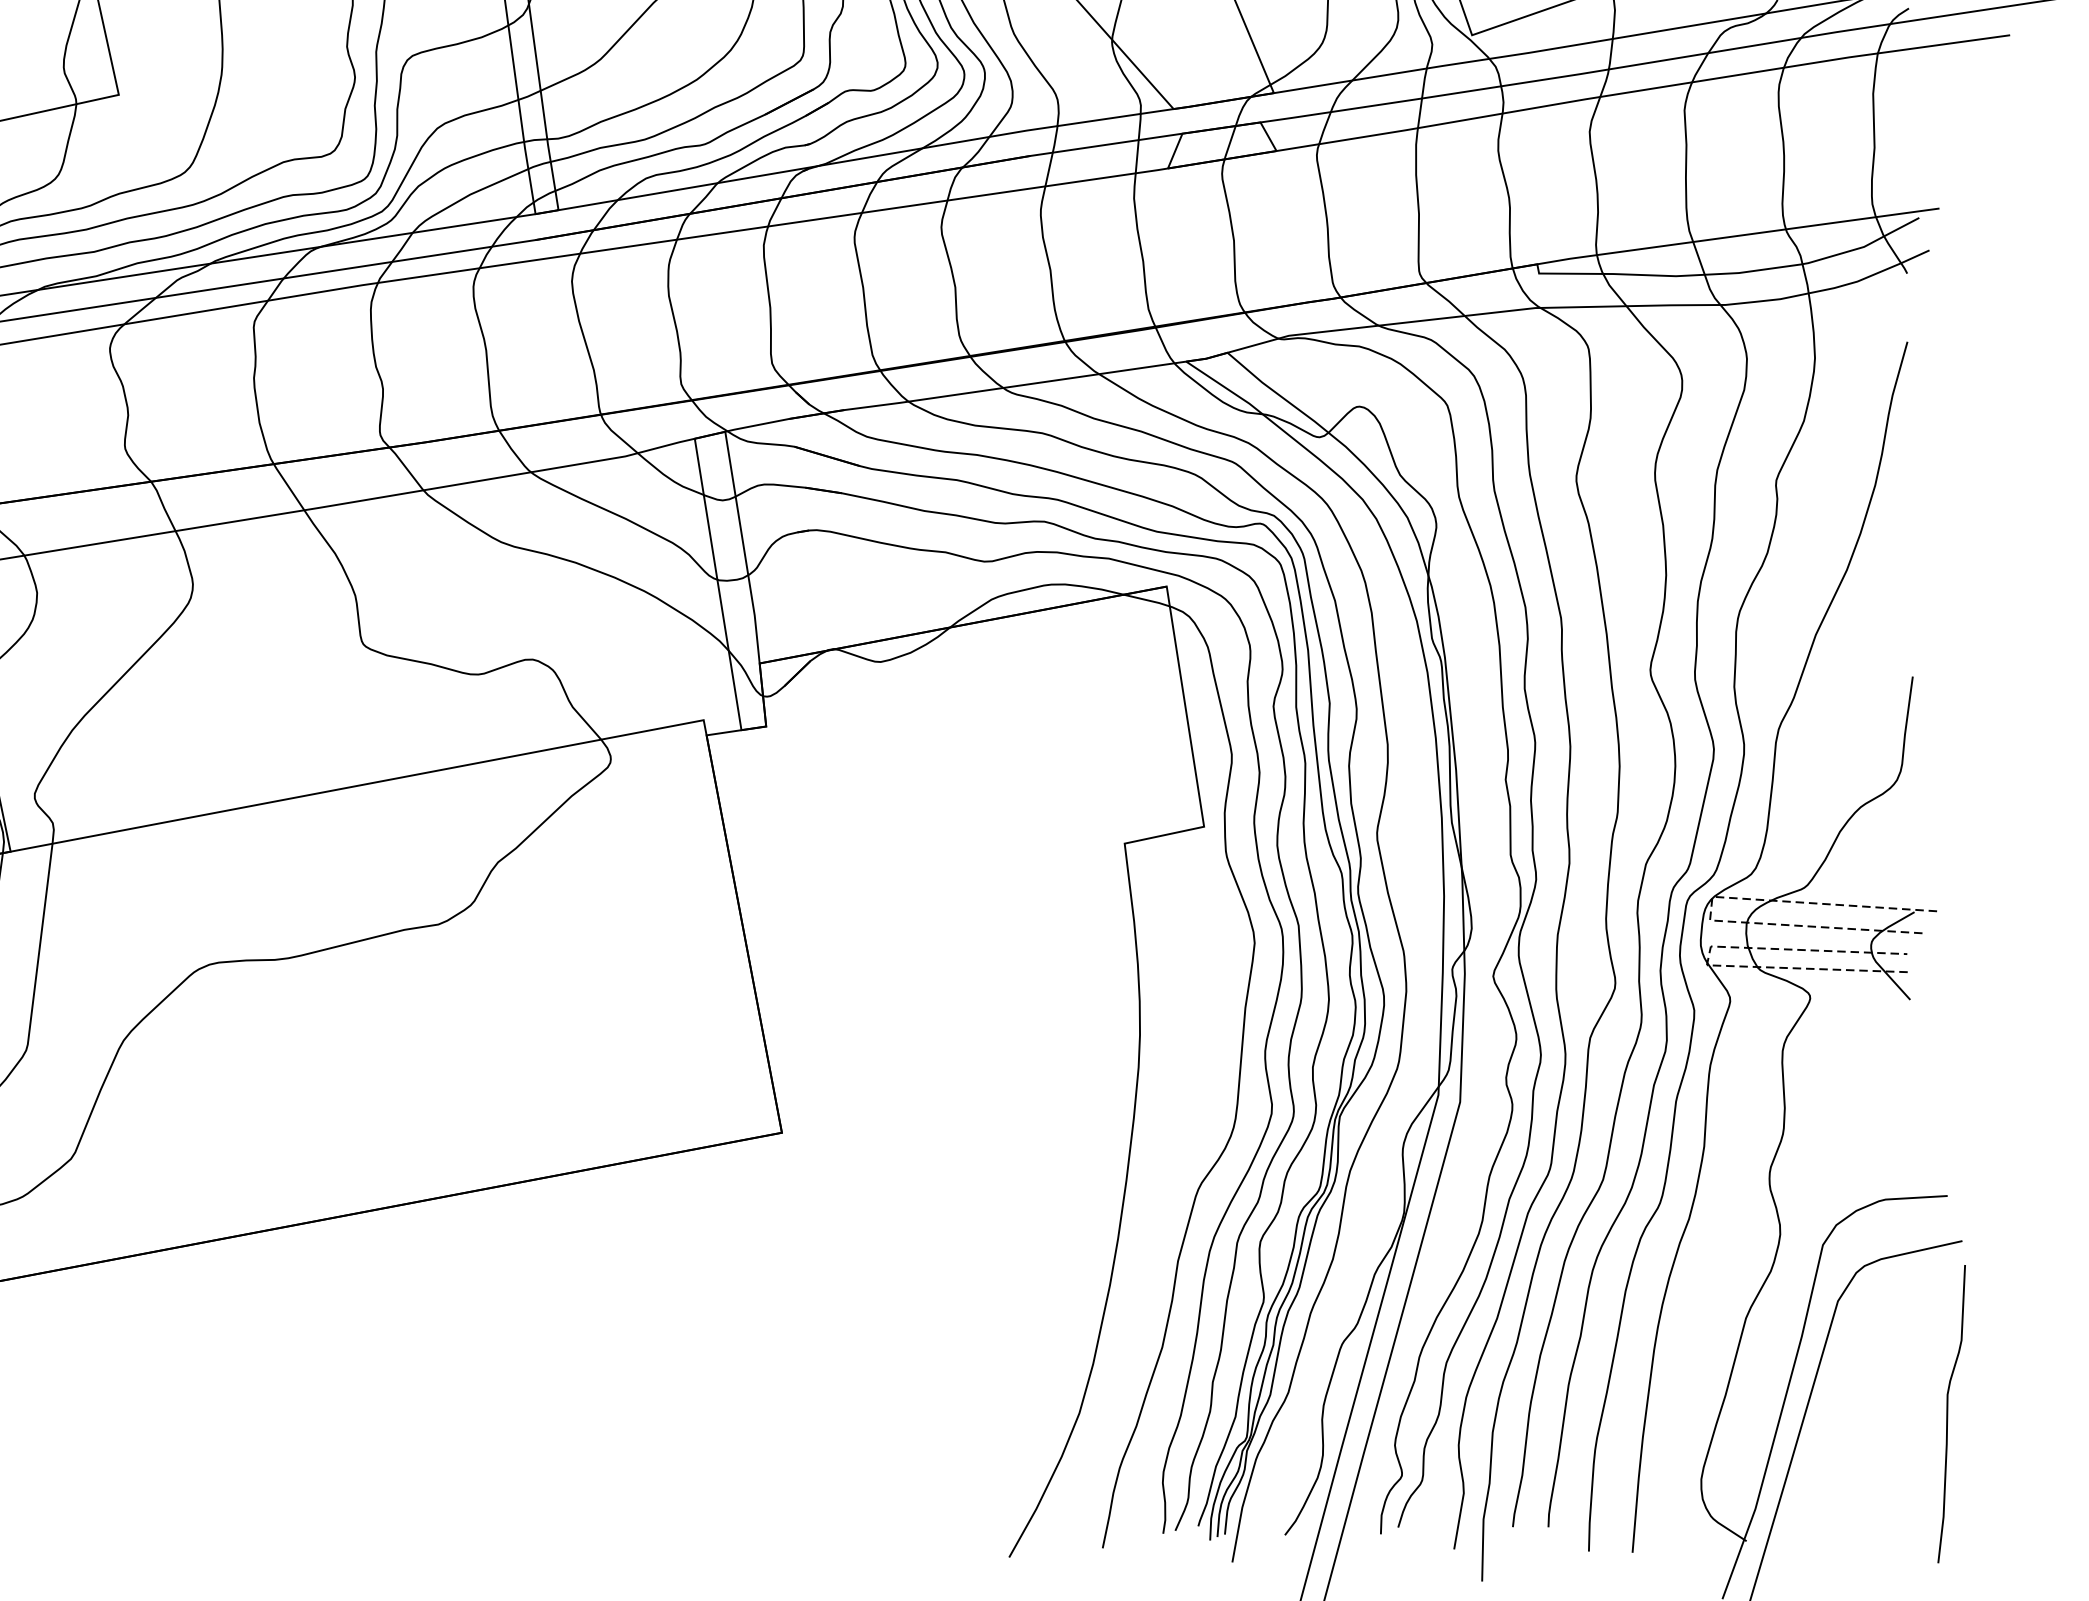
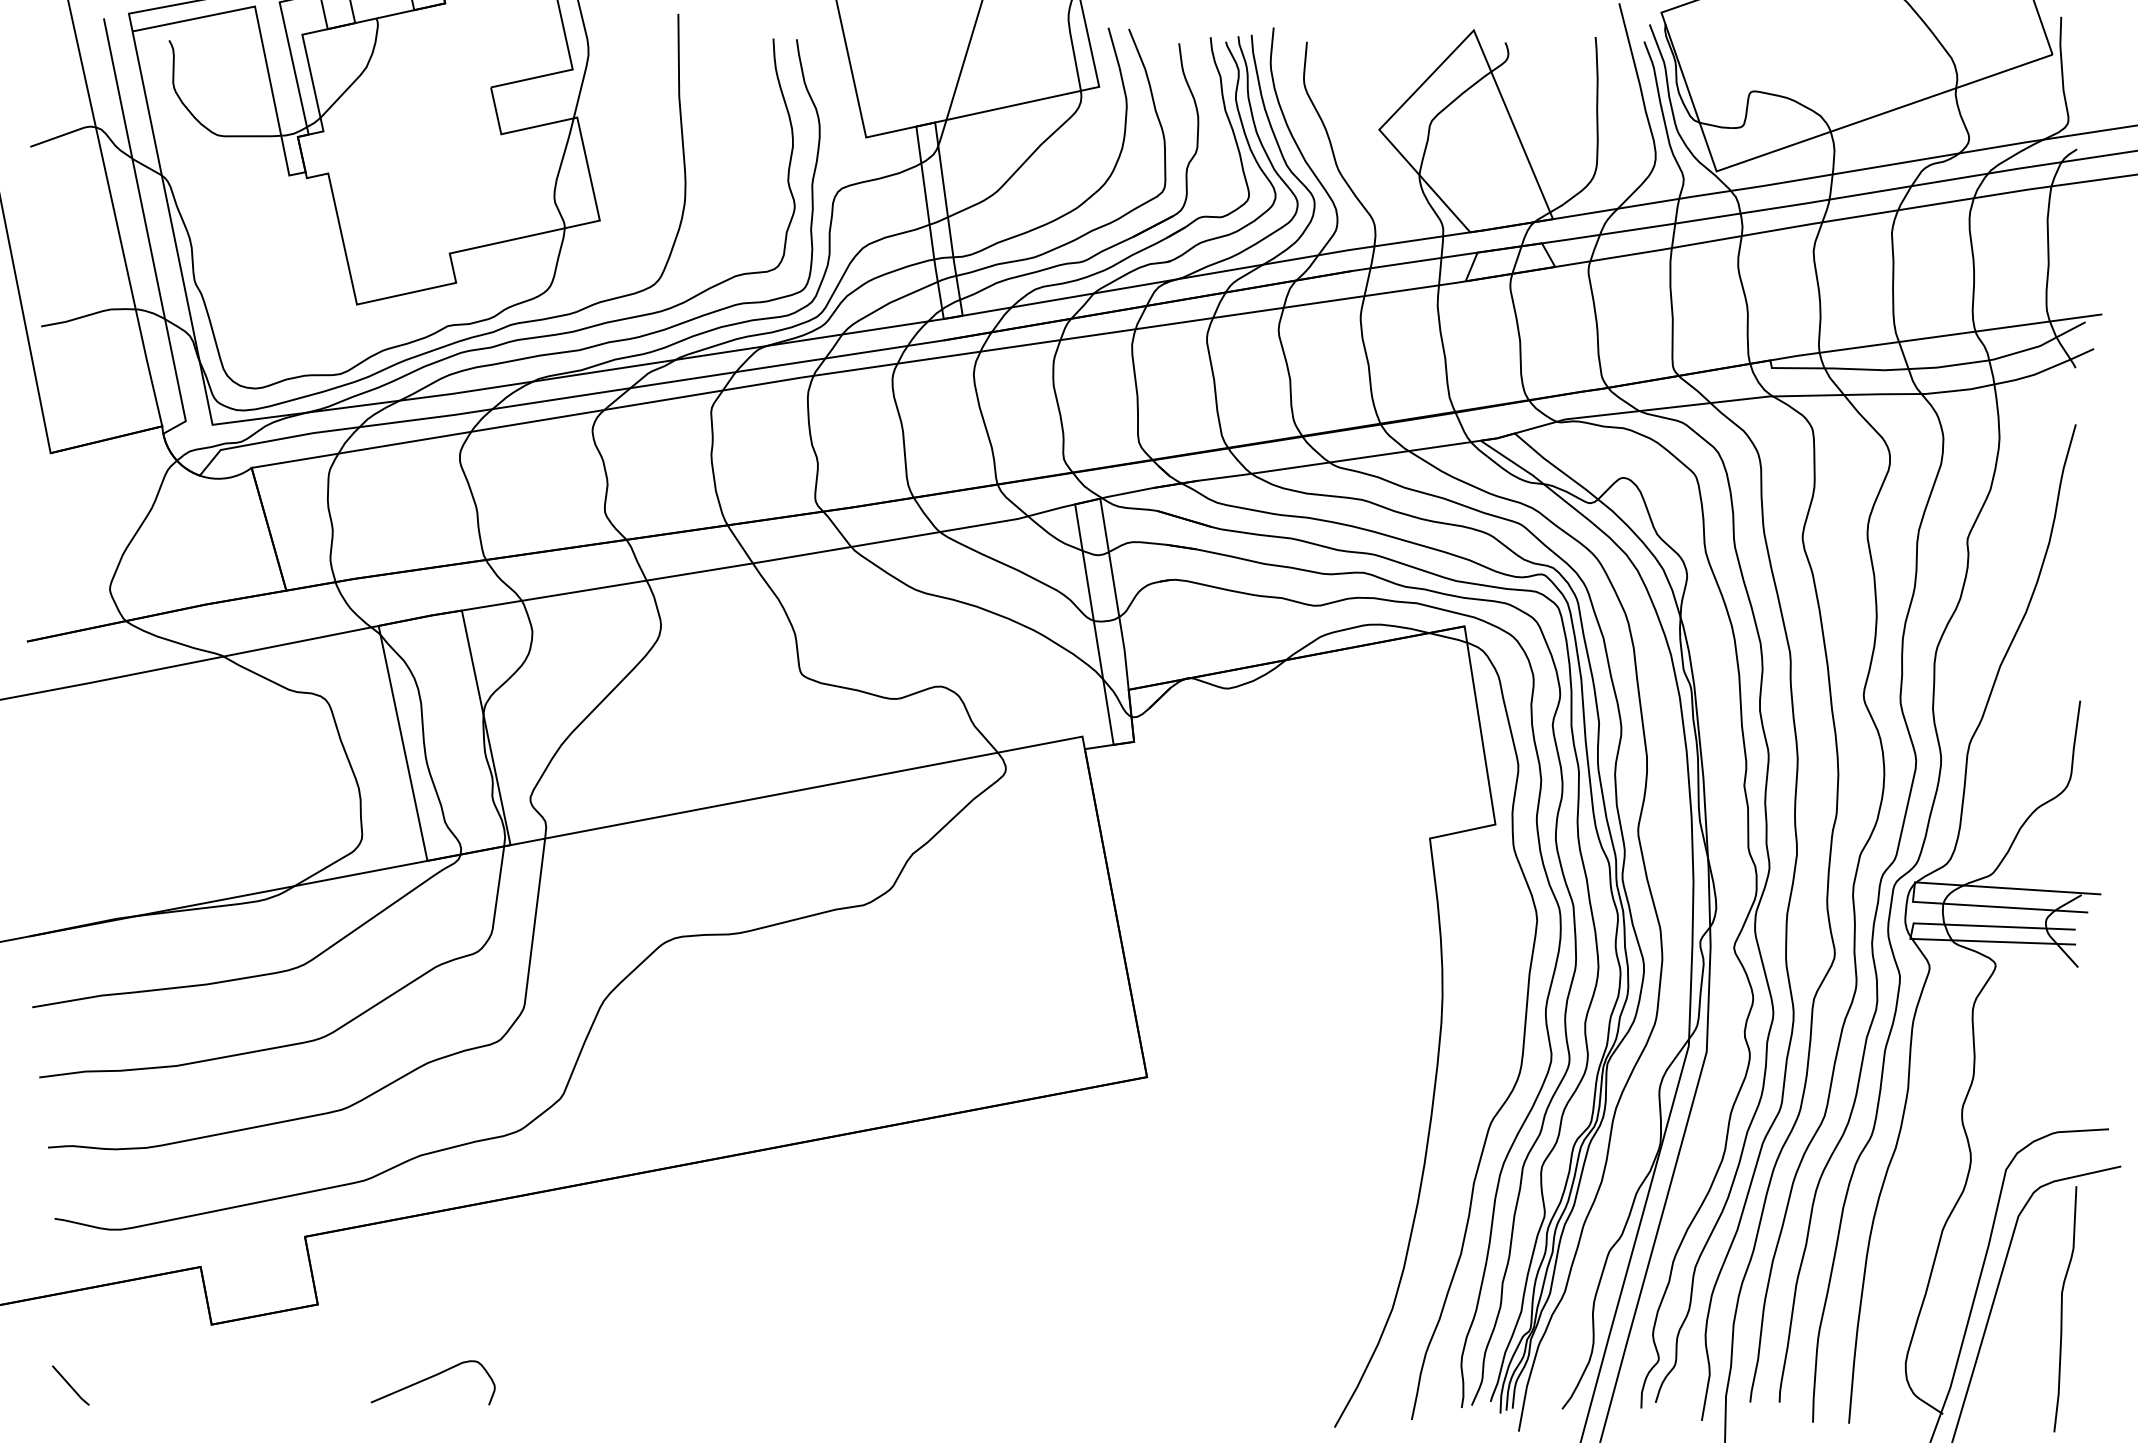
line: (1711, 901) -> (1914, 886), dashed -> solid
line: (1708, 957) -> (1911, 932), dashed -> solid
curve: (1948, 1414) -> (2062, 1309), moved

